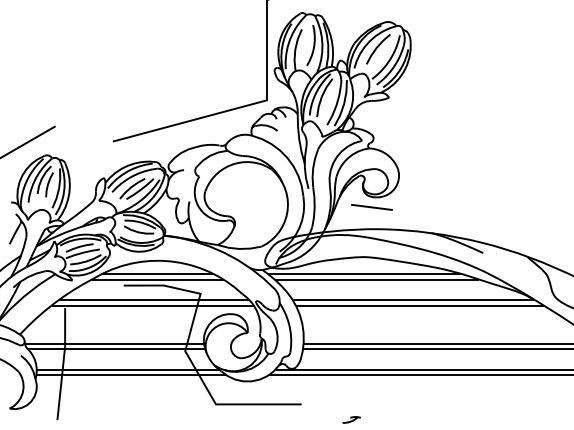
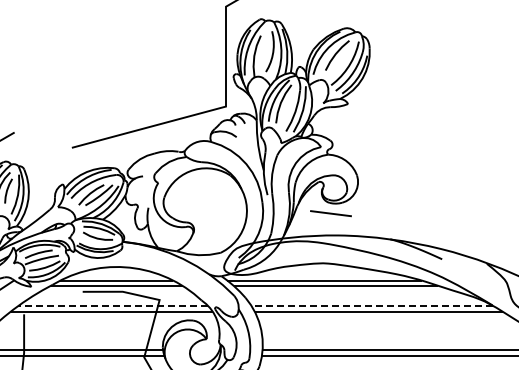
line: (153, 299) -> (112, 305), solid -> dashed
line: (413, 299) -> (372, 305), solid -> dashed

